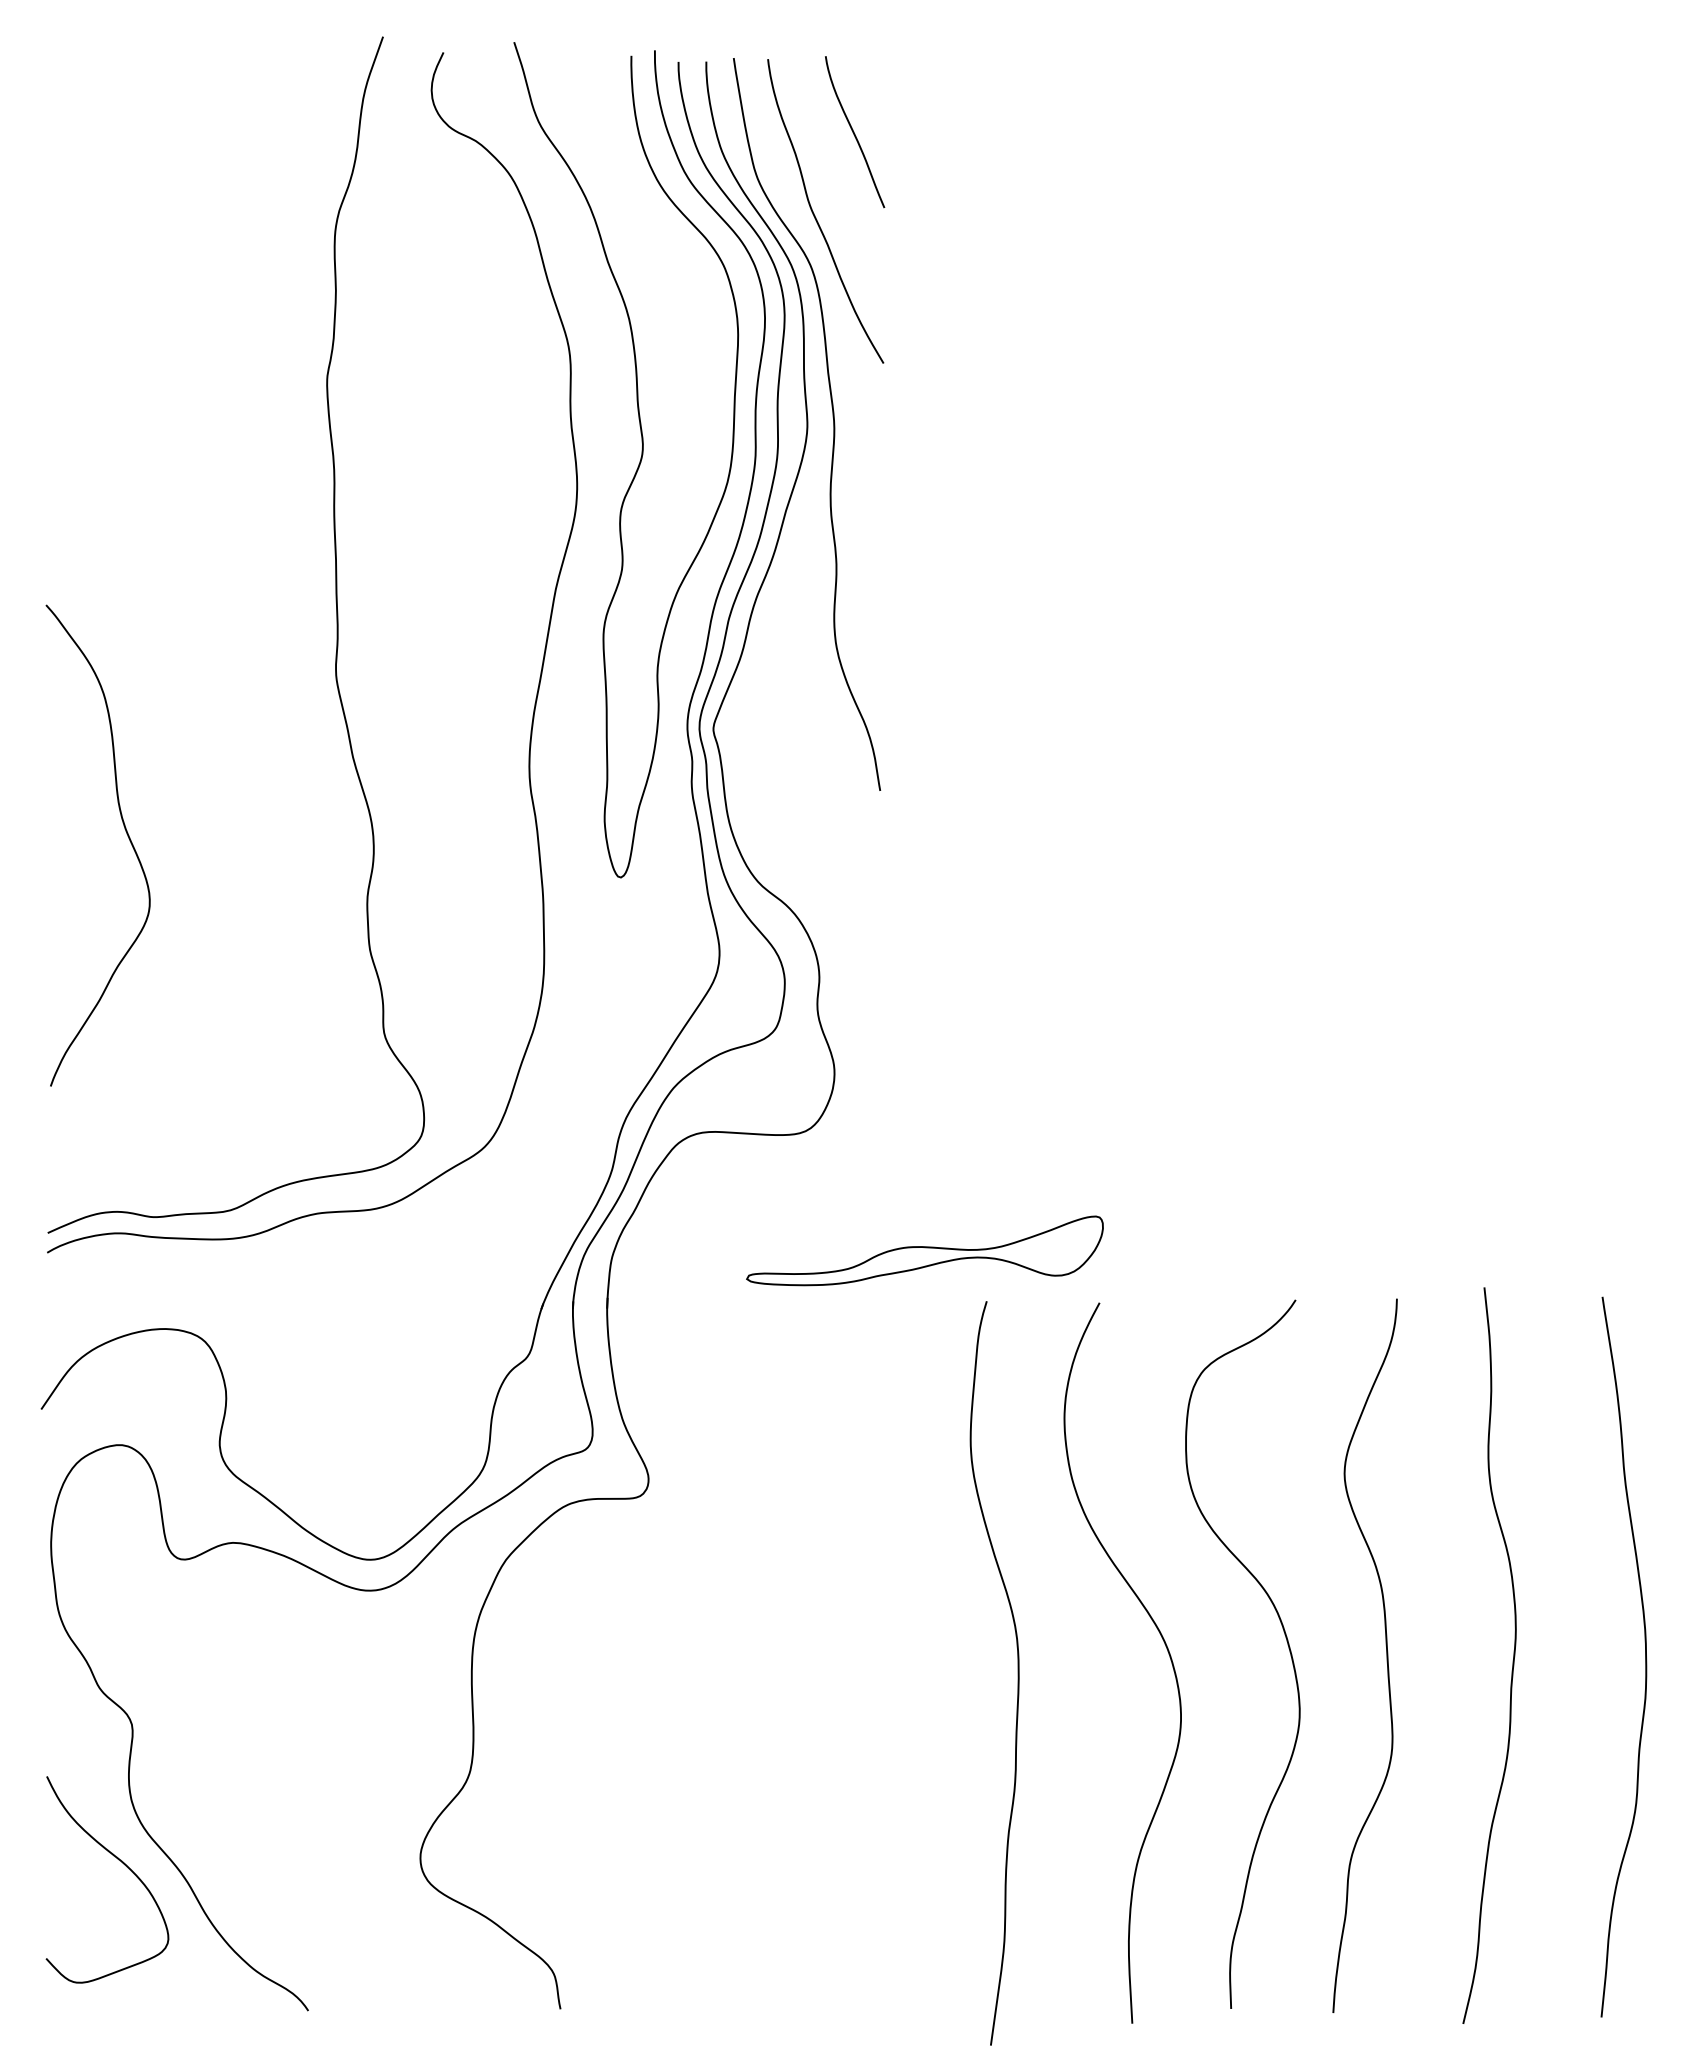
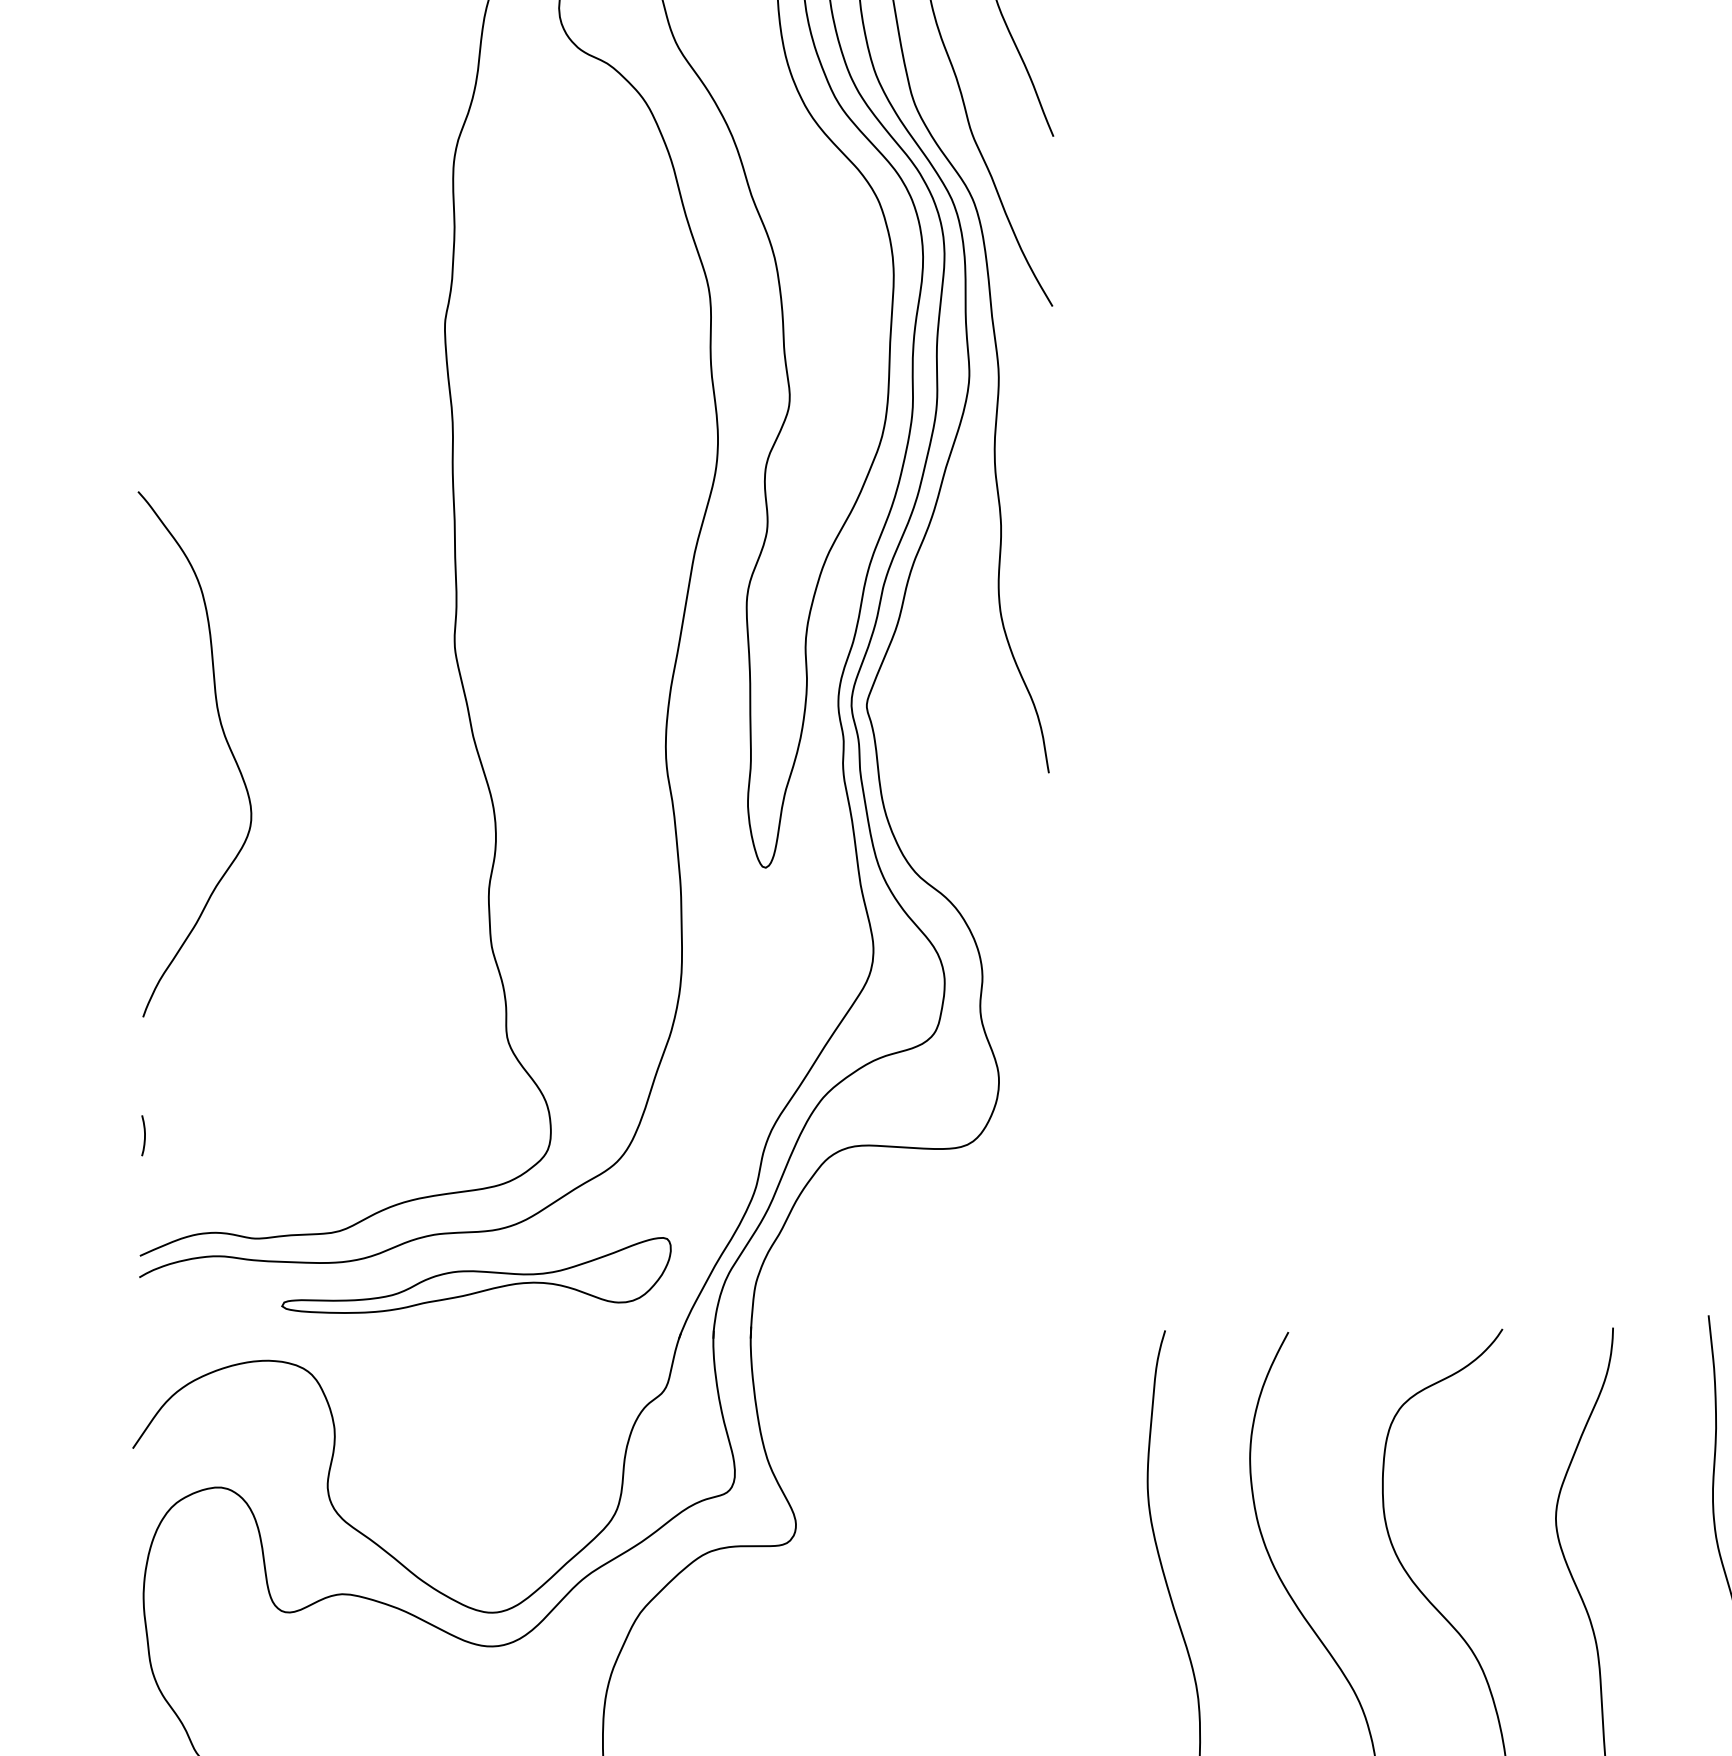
curve: (126, 834) -> (225, 742), moved
curve: (51, 1122) -> (144, 1135), added
part: (924, 1250) -> (475, 1275), moved

